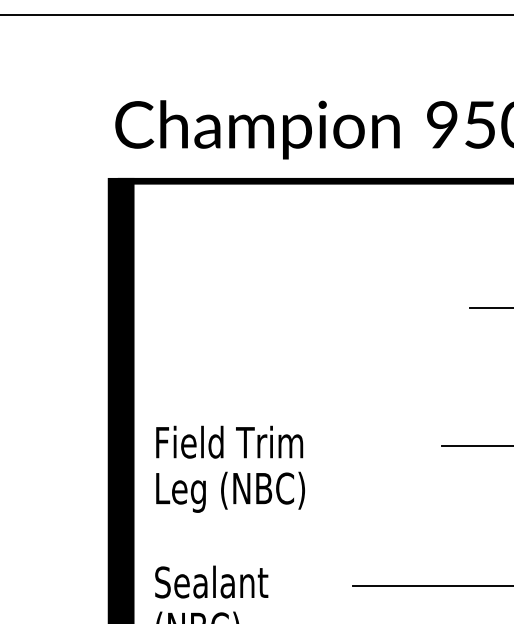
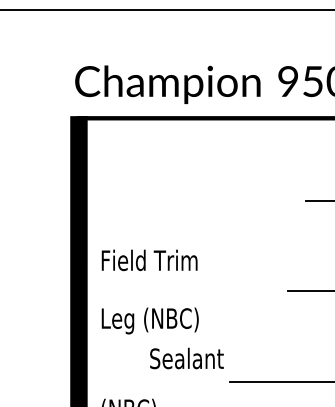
text: (229, 442) -> (149, 260), moved
text: (210, 582) -> (186, 358), moved

